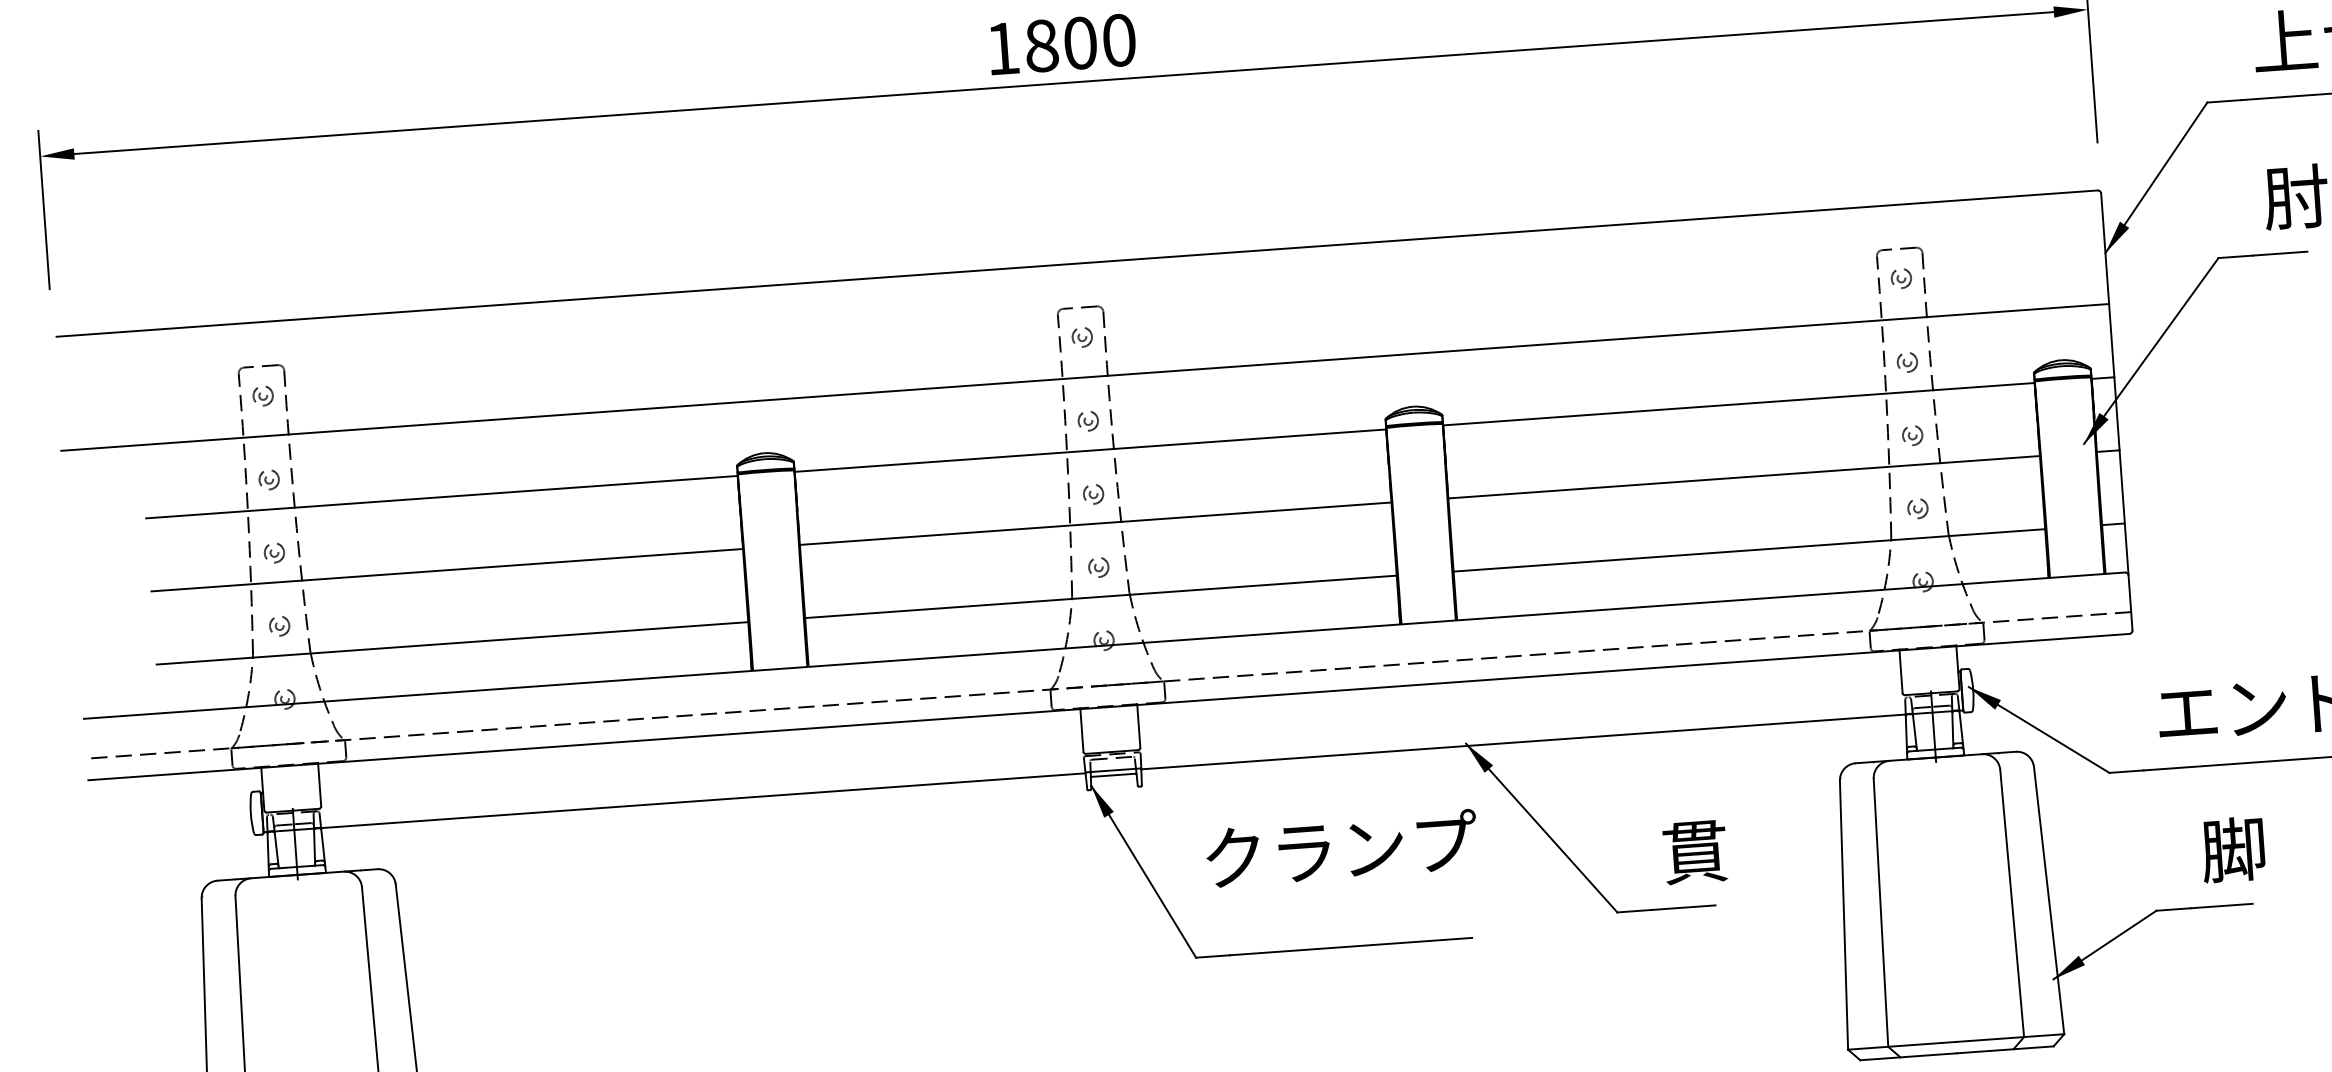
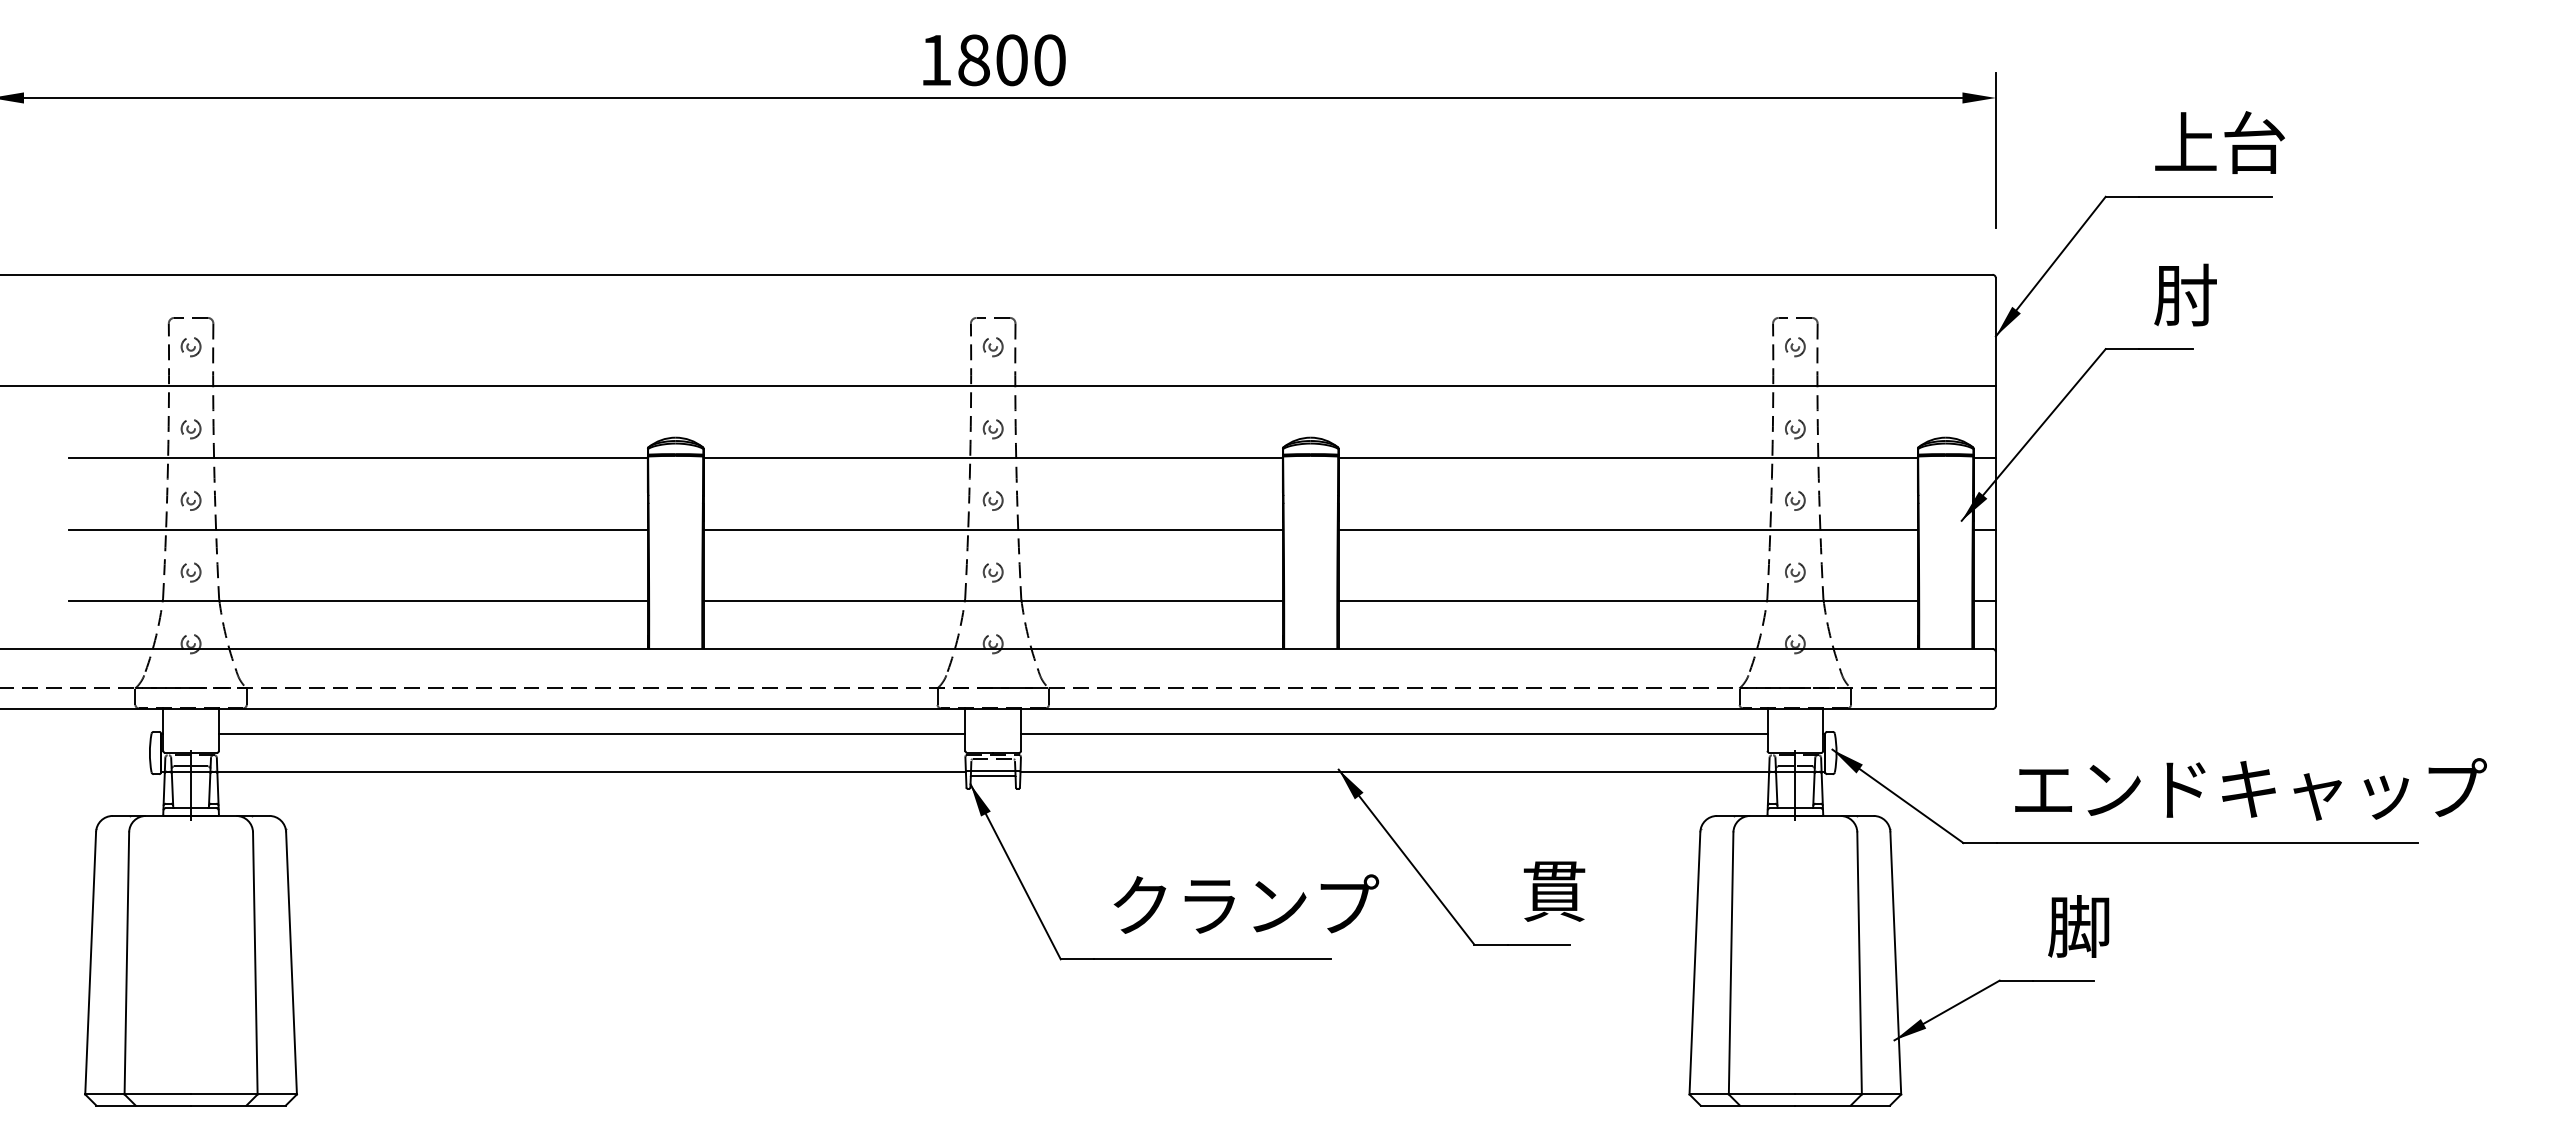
line: (1520, 703) -> (1394, 734), added
line: (700, 762) -> (591, 734), added
text: (1341, 847) -> (1246, 903), moved

